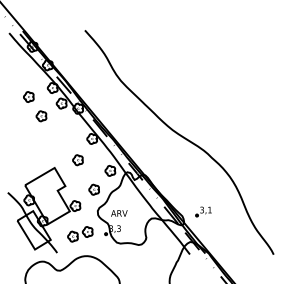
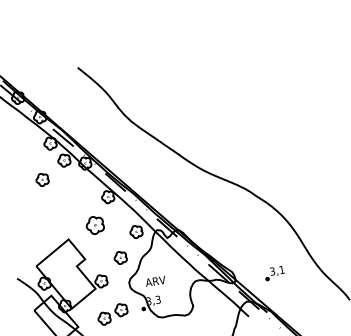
part: (28, 96) -> (22, 158), removed
part: (77, 160) -> (94, 225), size x1.4
part: (203, 211) -> (274, 272), moved

